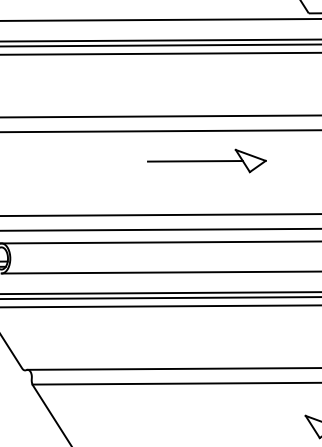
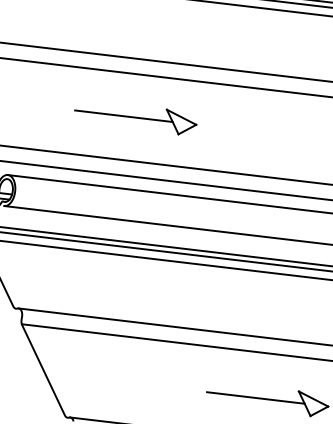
part: (206, 160) -> (135, 116), moved
line: (264, 426) -> (255, 397), added

